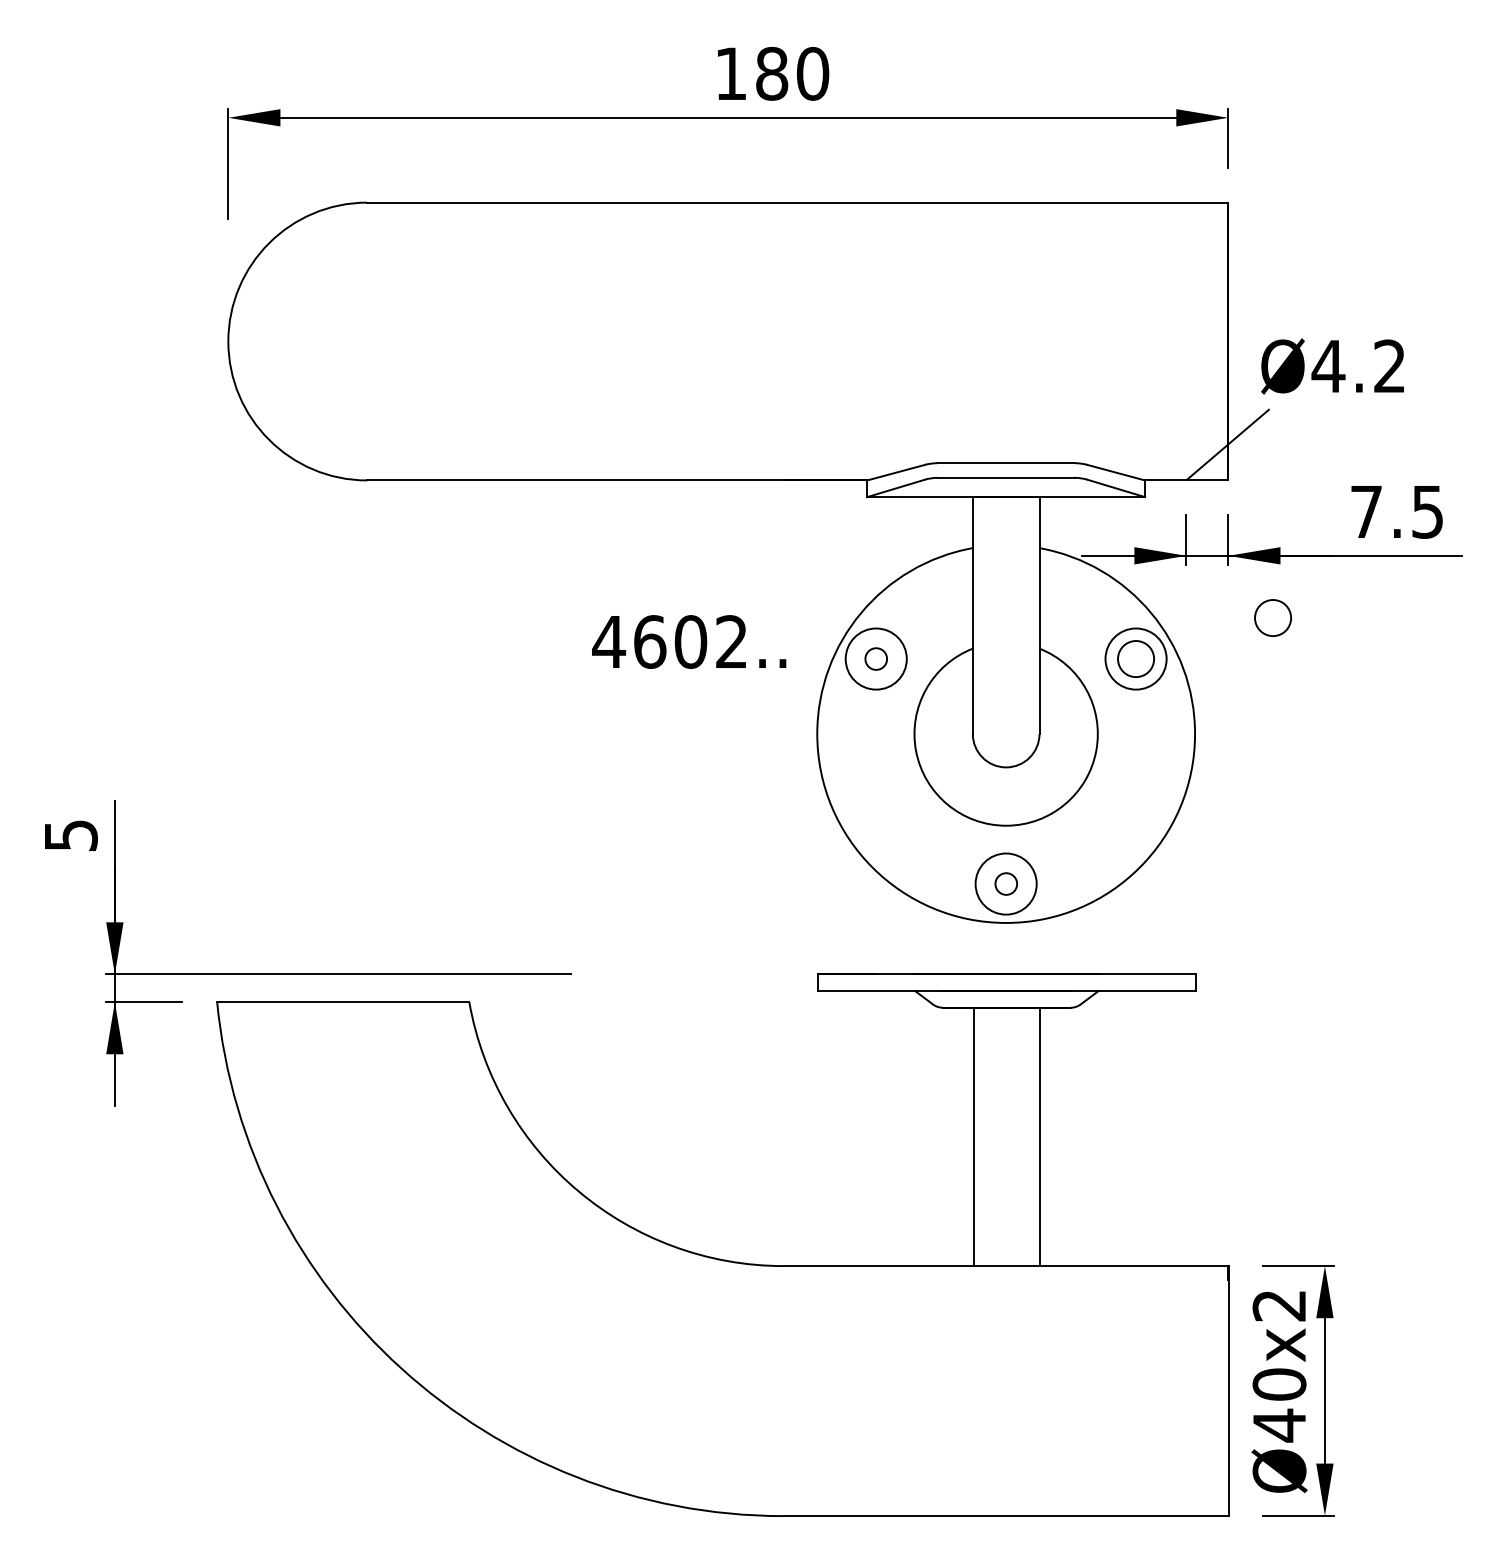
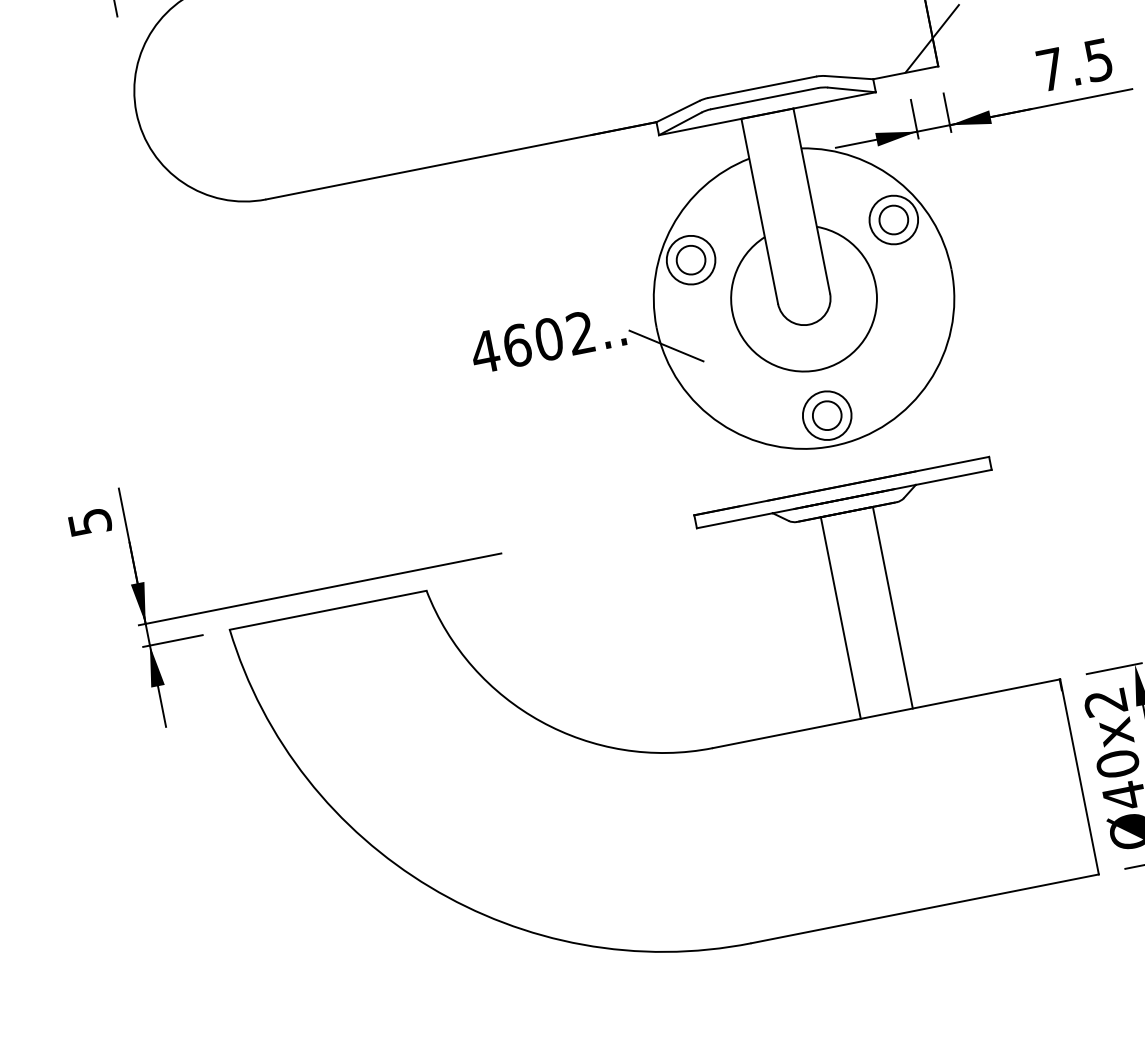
circle: (1272, 617) -> (993, 166), removed
text: (689, 641) -> (547, 339), moved
circle: (876, 659) -> (691, 260), size x1.67
line: (824, 758) -> (666, 345), added
circle: (1006, 883) -> (827, 415), size x1.67

